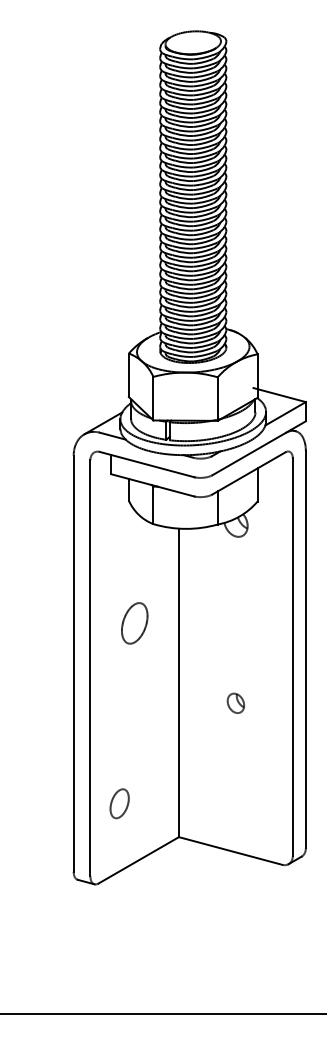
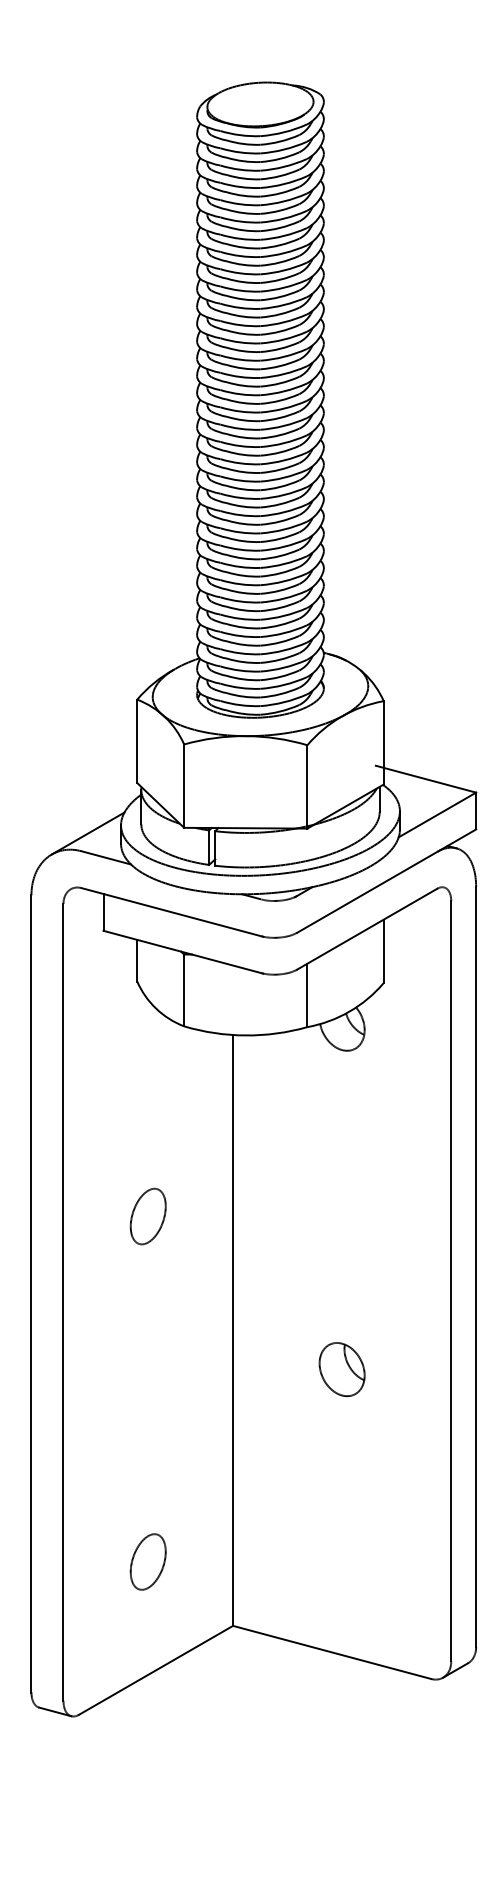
part: (134, 623) -> (147, 1216), size x0.71
part: (235, 703) -> (341, 1369), size x1.43
part: (119, 803) -> (147, 1561), moved

